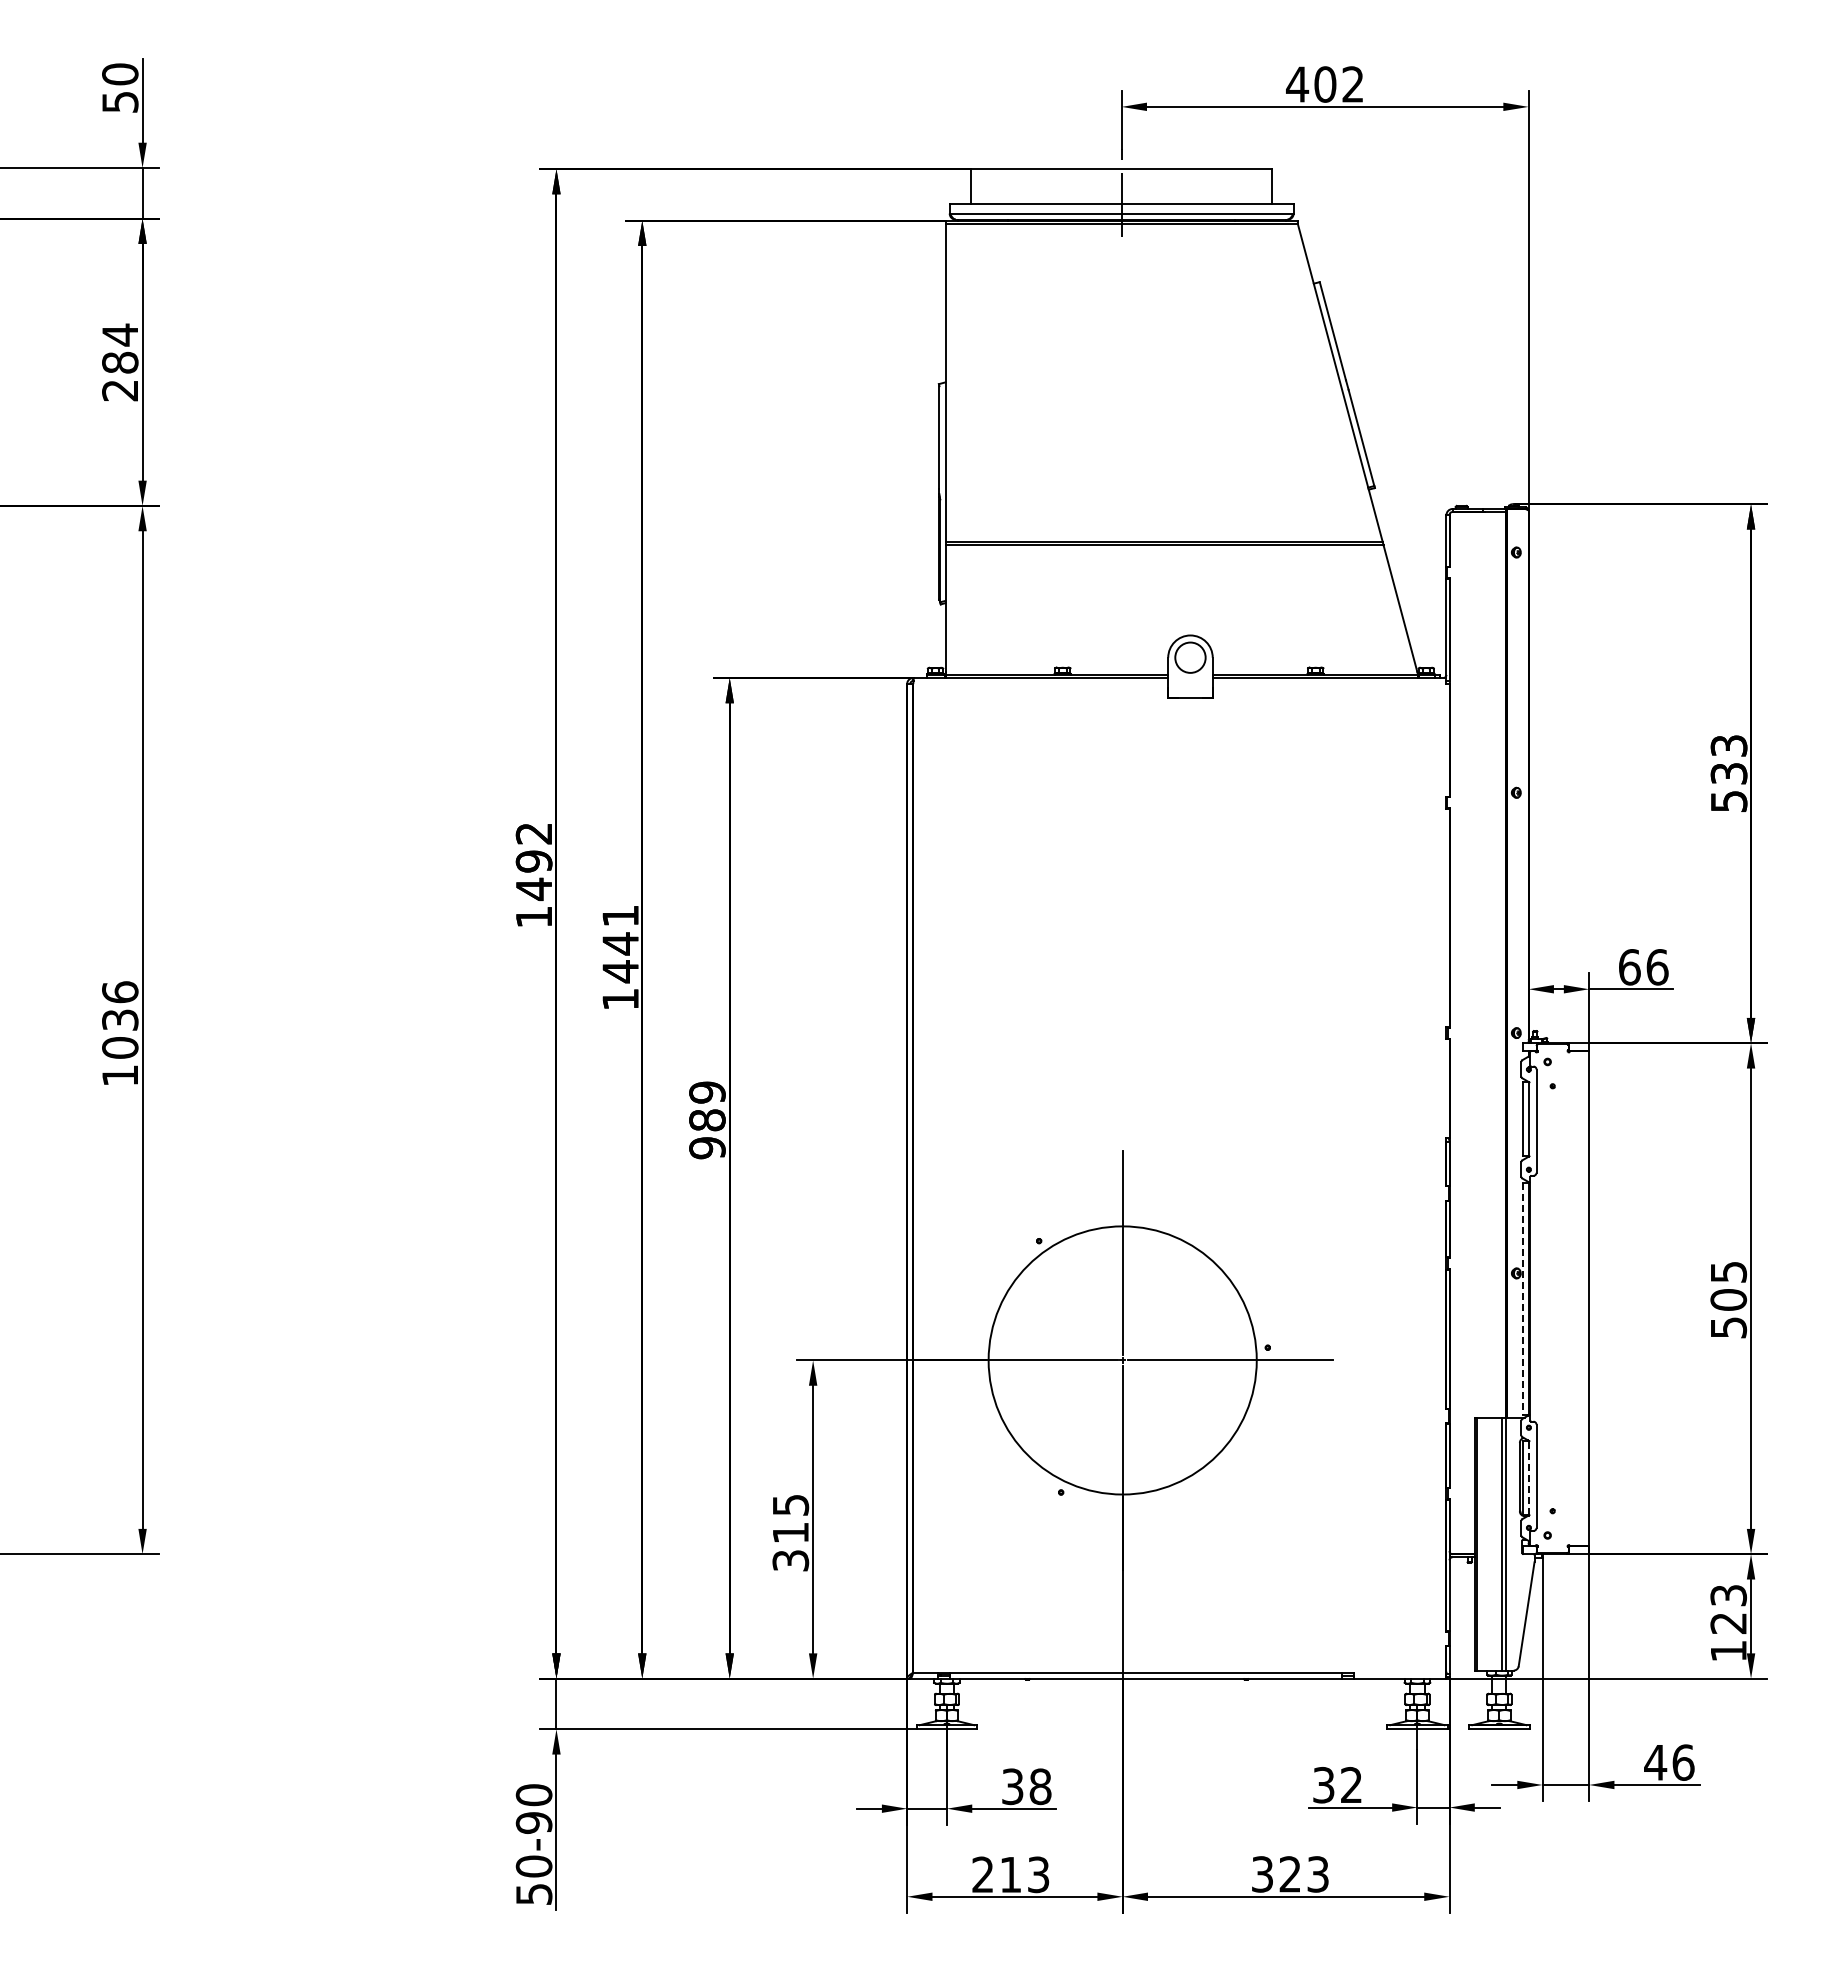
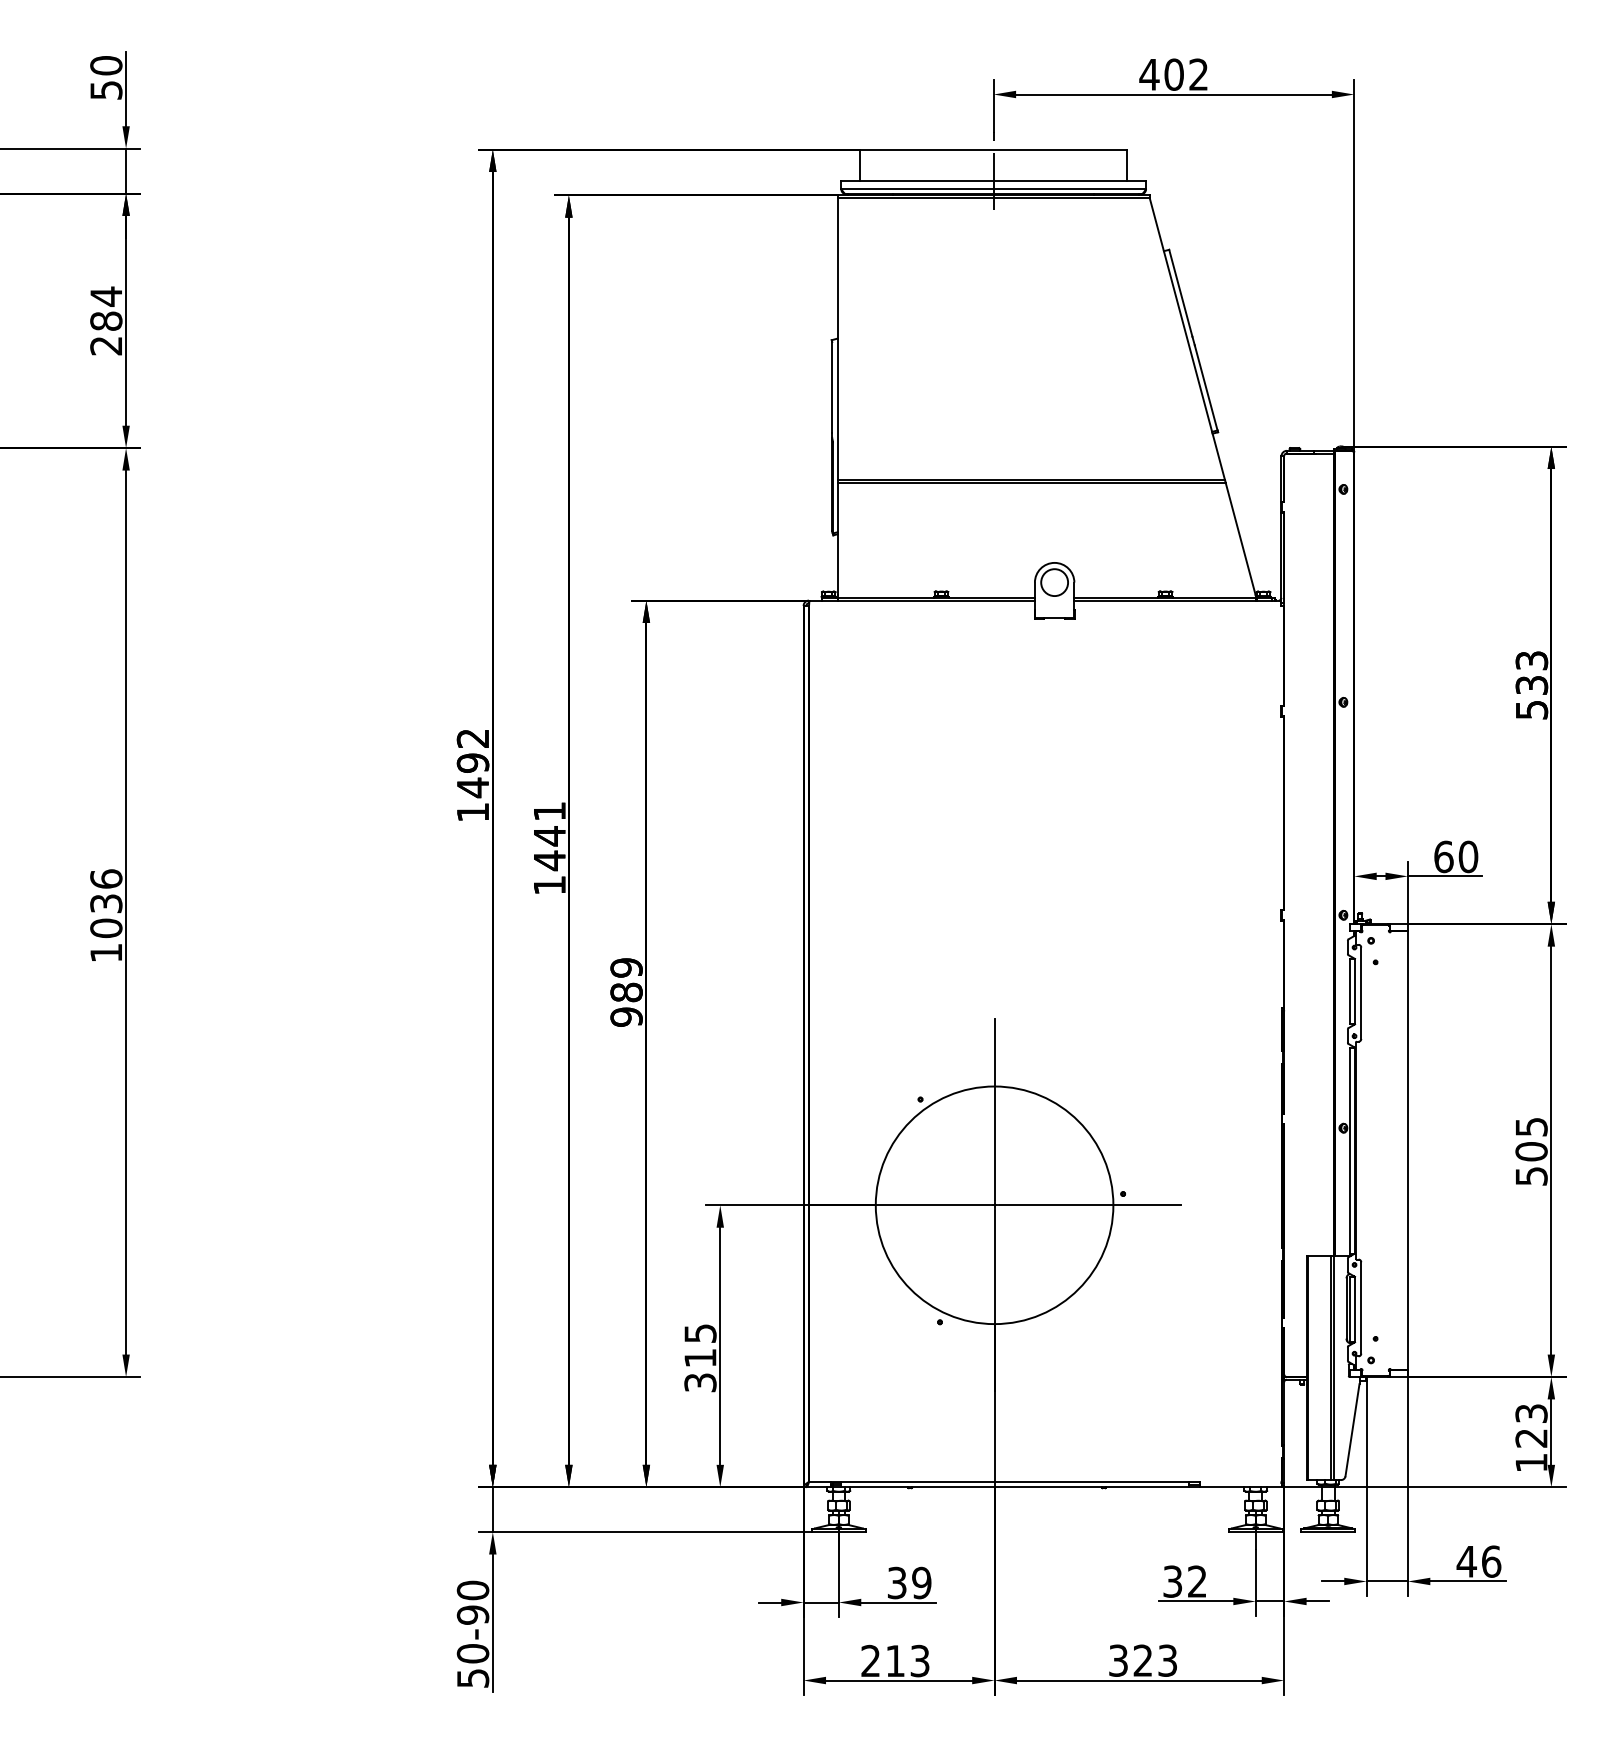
text: (1657, 967) -> (1468, 857), 66 -> 60
line: (1523, 1299) -> (1349, 1151), dashed -> solid
line: (1529, 1478) -> (1355, 1309), dashed -> solid
text: (1040, 1786) -> (921, 1582), 38 -> 39

